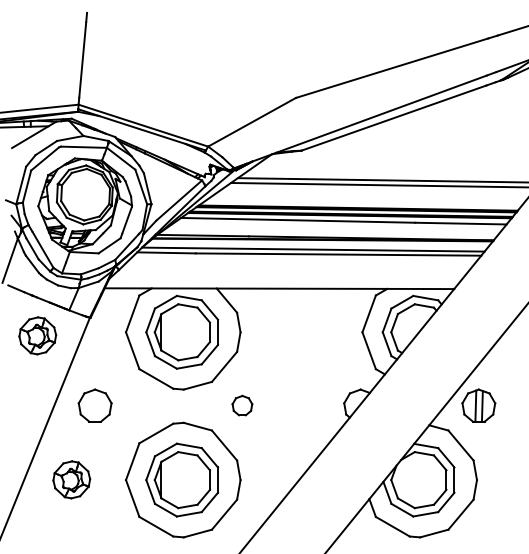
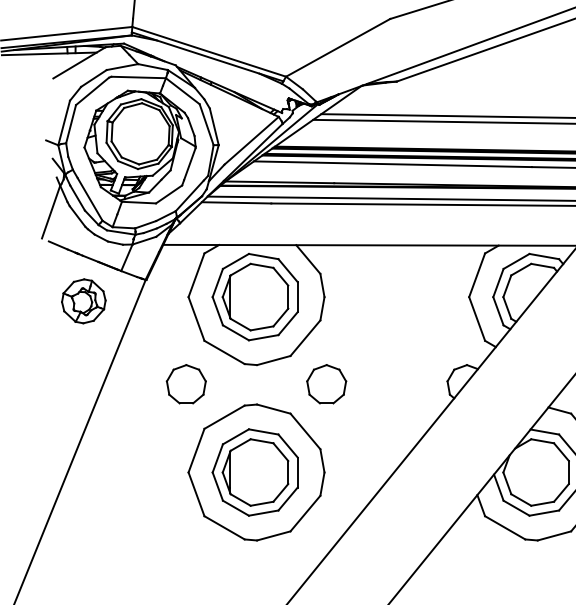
part: (94, 405) -> (185, 383), moved
part: (242, 405) -> (326, 383), size x1.67
part: (71, 479) -> (123, 471), removed

